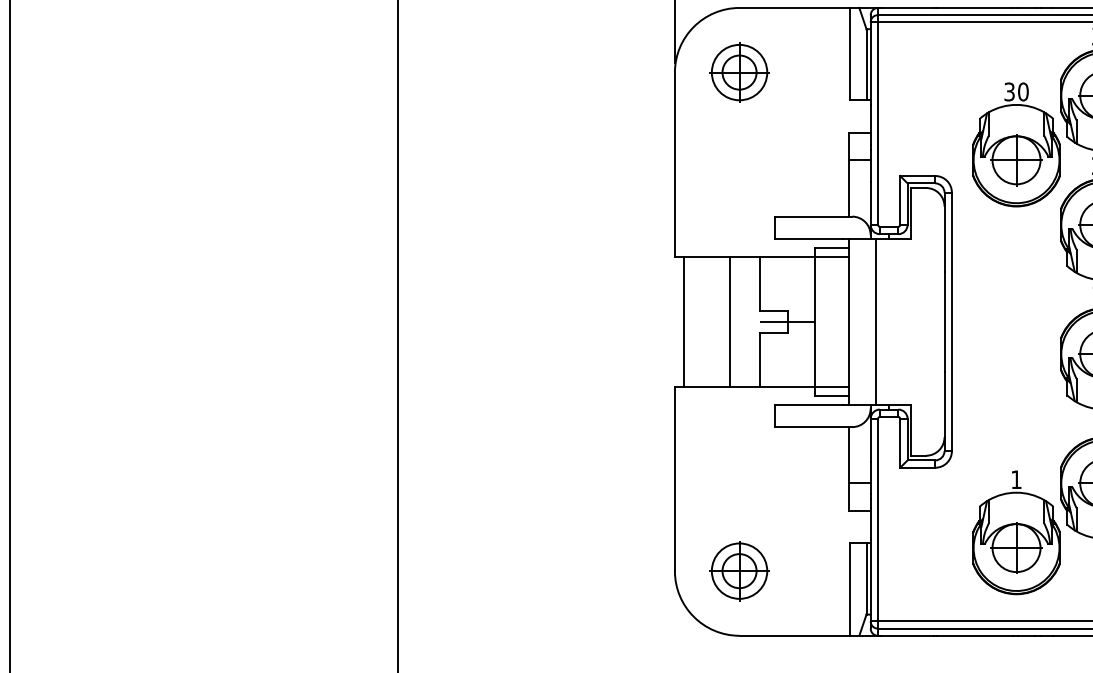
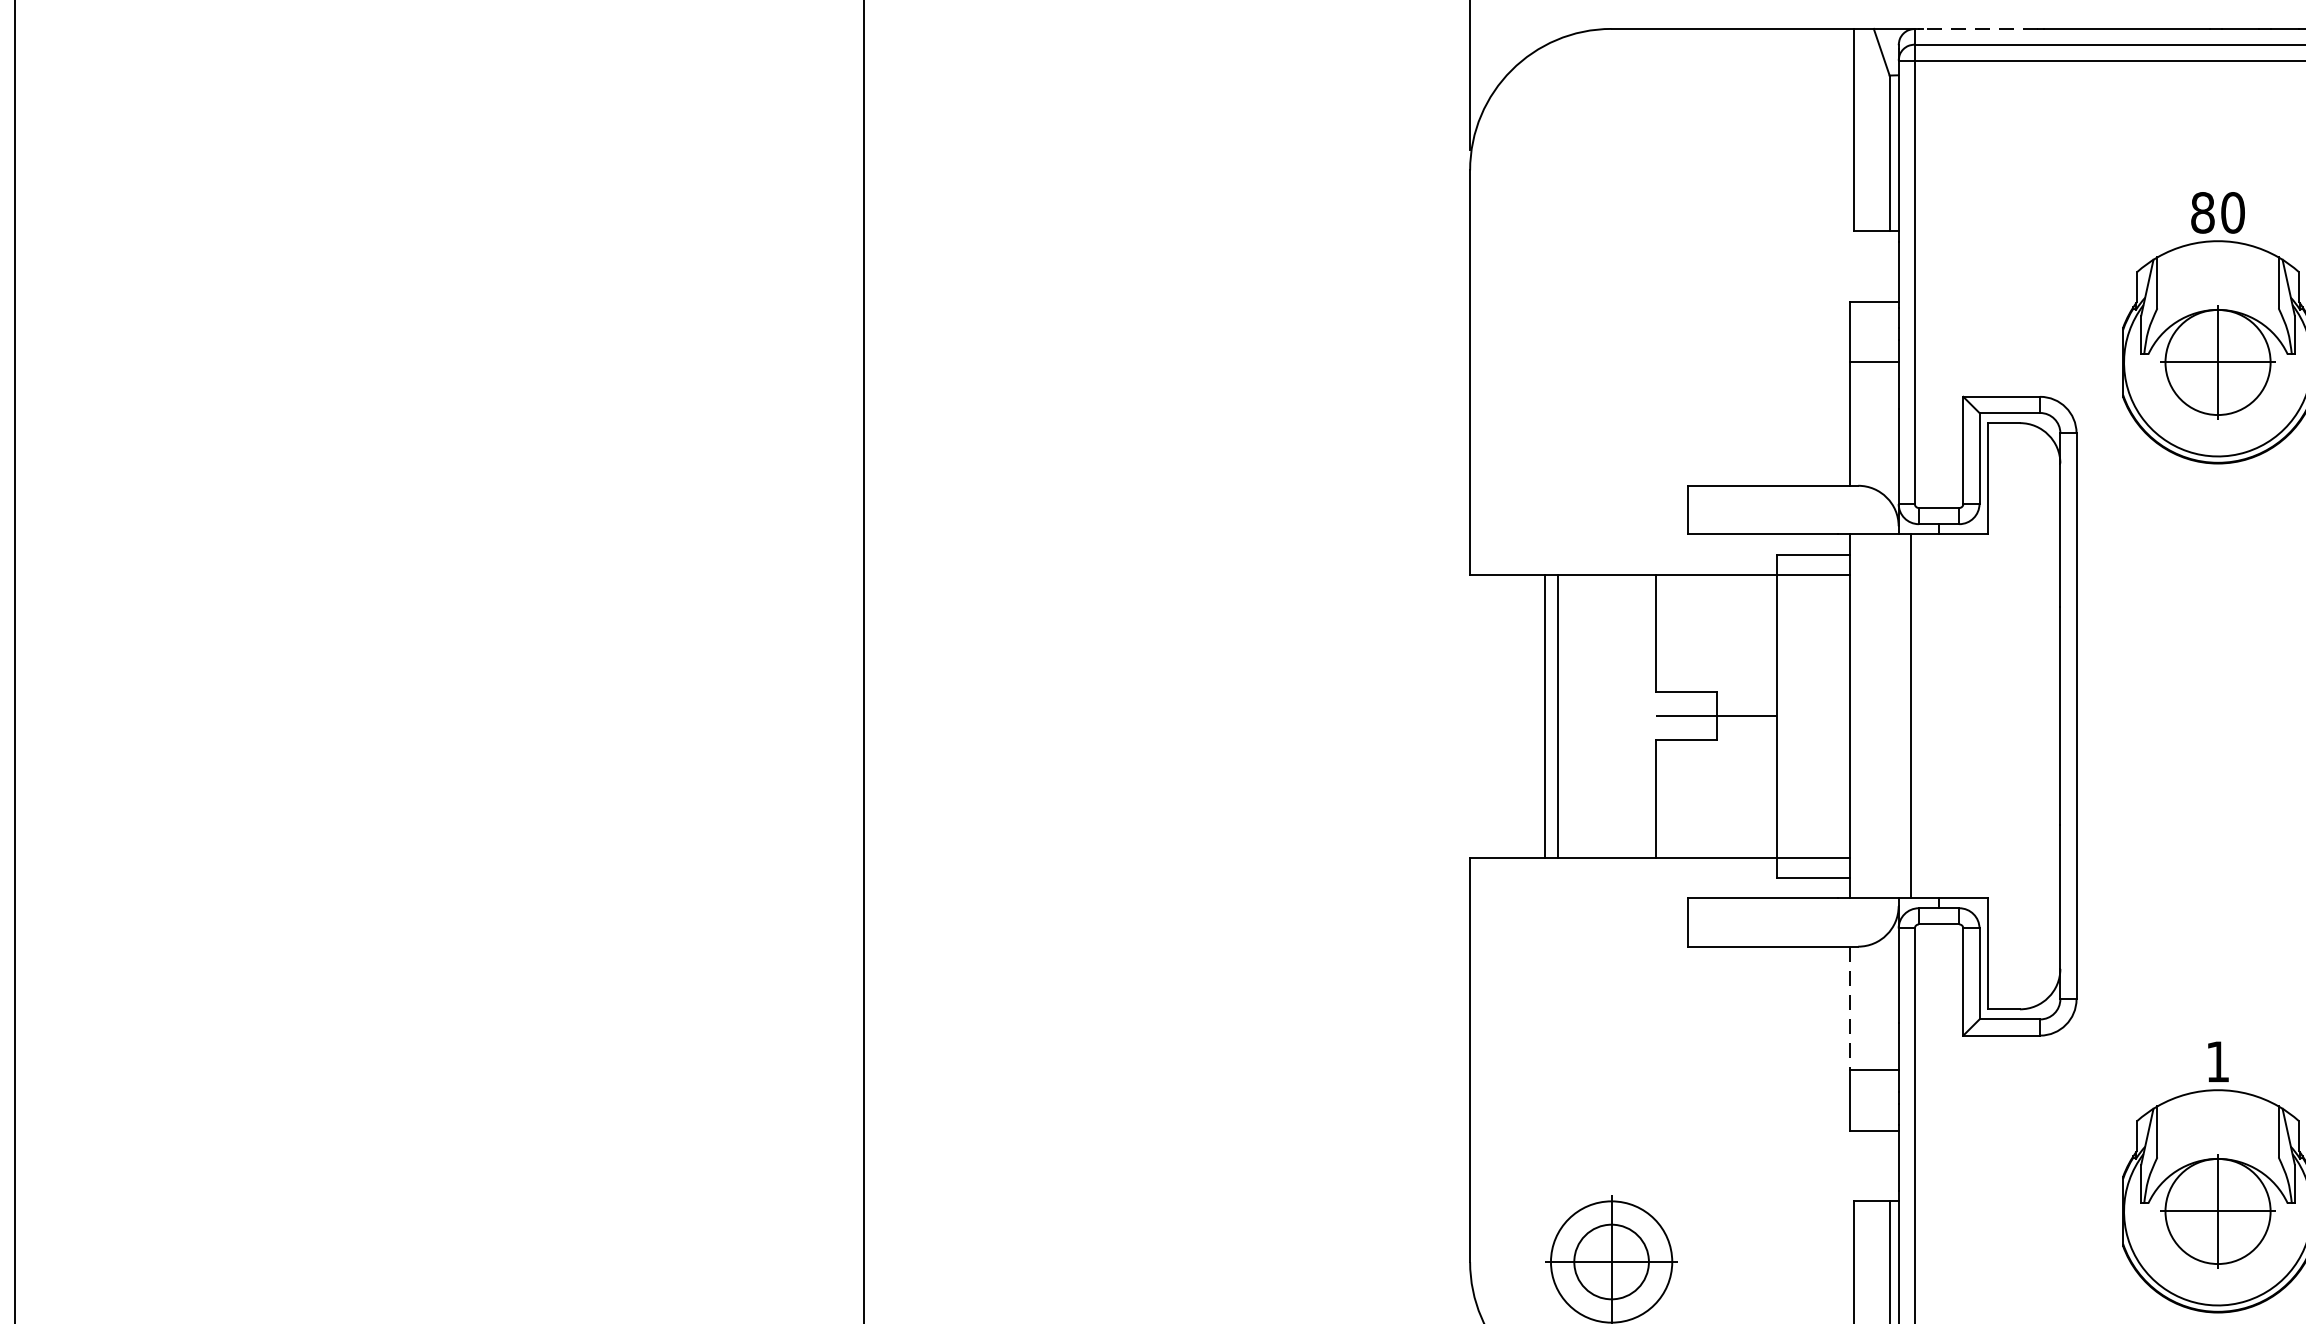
line: (907, 7) -> (1979, 27), solid -> dashed
part: (739, 72) -> (1611, 170), removed
text: (1009, 91) -> (2202, 211), 30 -> 80
line: (684, 321) -> (1558, 715), moved
line: (730, 321) -> (1545, 715), moved
line: (848, 455) -> (1850, 1008), solid -> dashed

